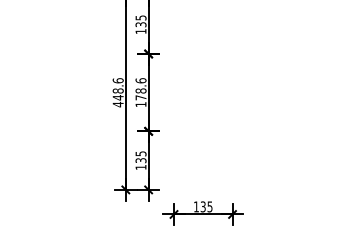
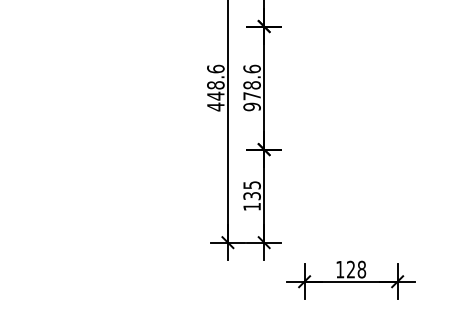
text: (140, 104) -> (251, 106), 178.6 -> 978.6
text: (206, 206) -> (356, 269), 135 -> 128

